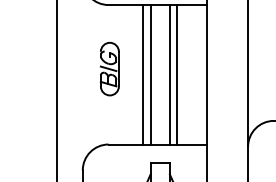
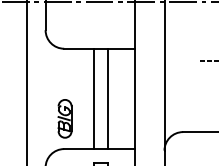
part: (109, 68) -> (64, 118), moved
line: (143, 74) -> (89, 98), removed
line: (177, 74) -> (113, 98), removed

